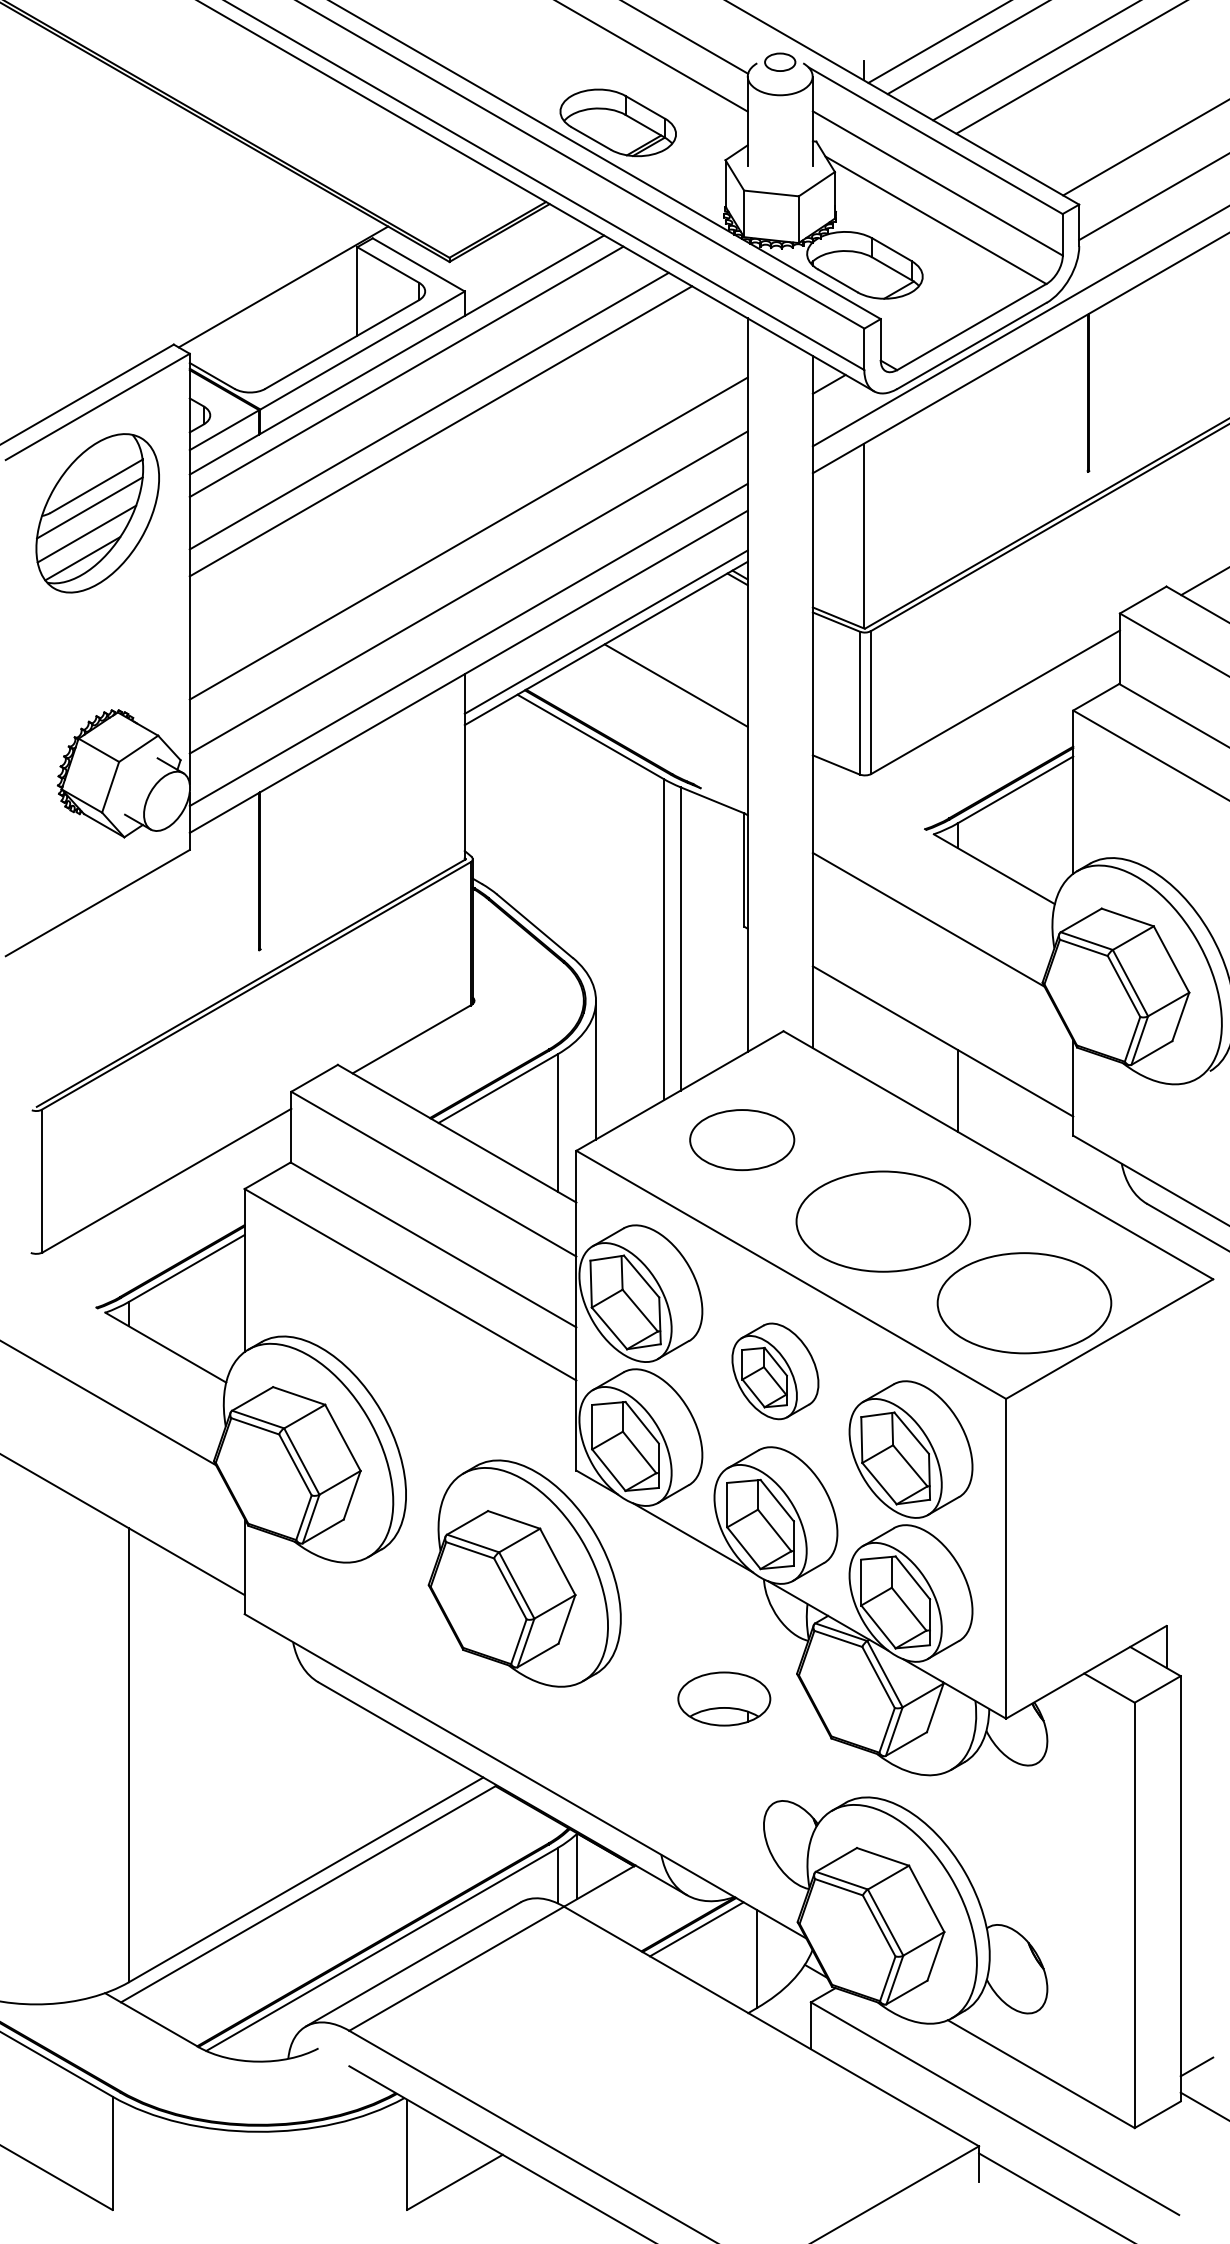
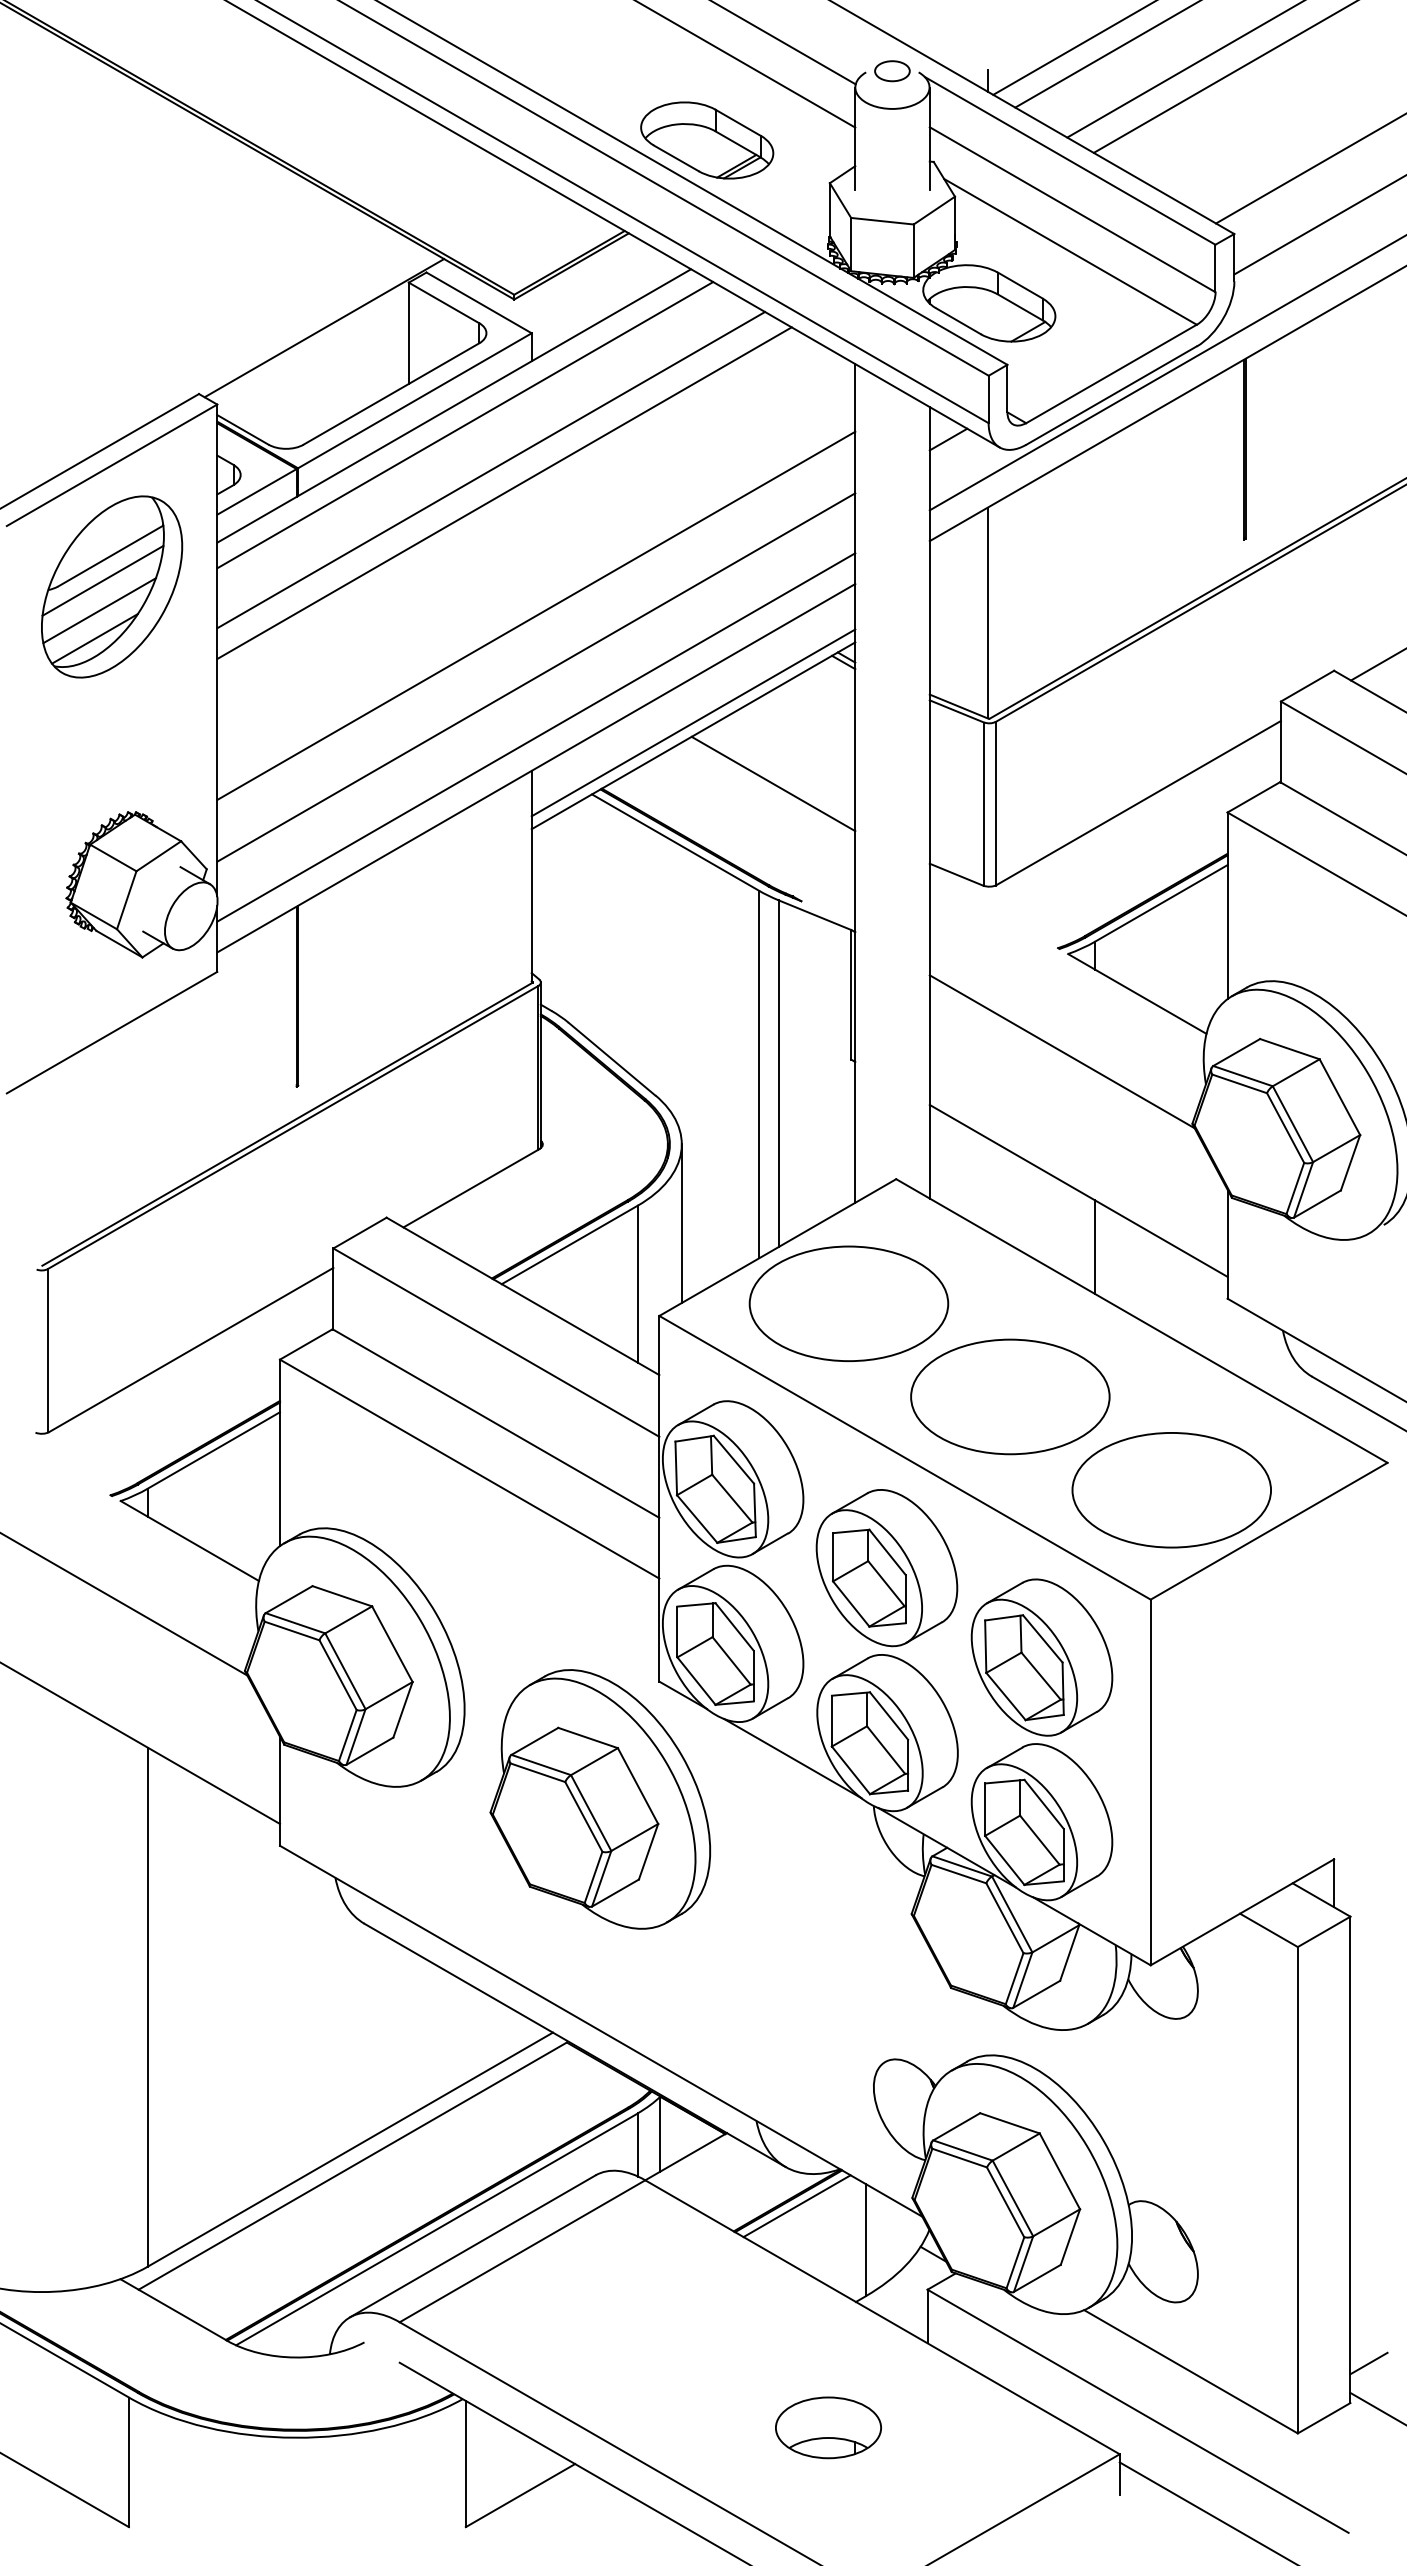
part: (741, 1139) -> (848, 1303), size x1.67
part: (775, 1371) -> (886, 1568), size x1.43
part: (724, 1698) -> (828, 2427), moved

